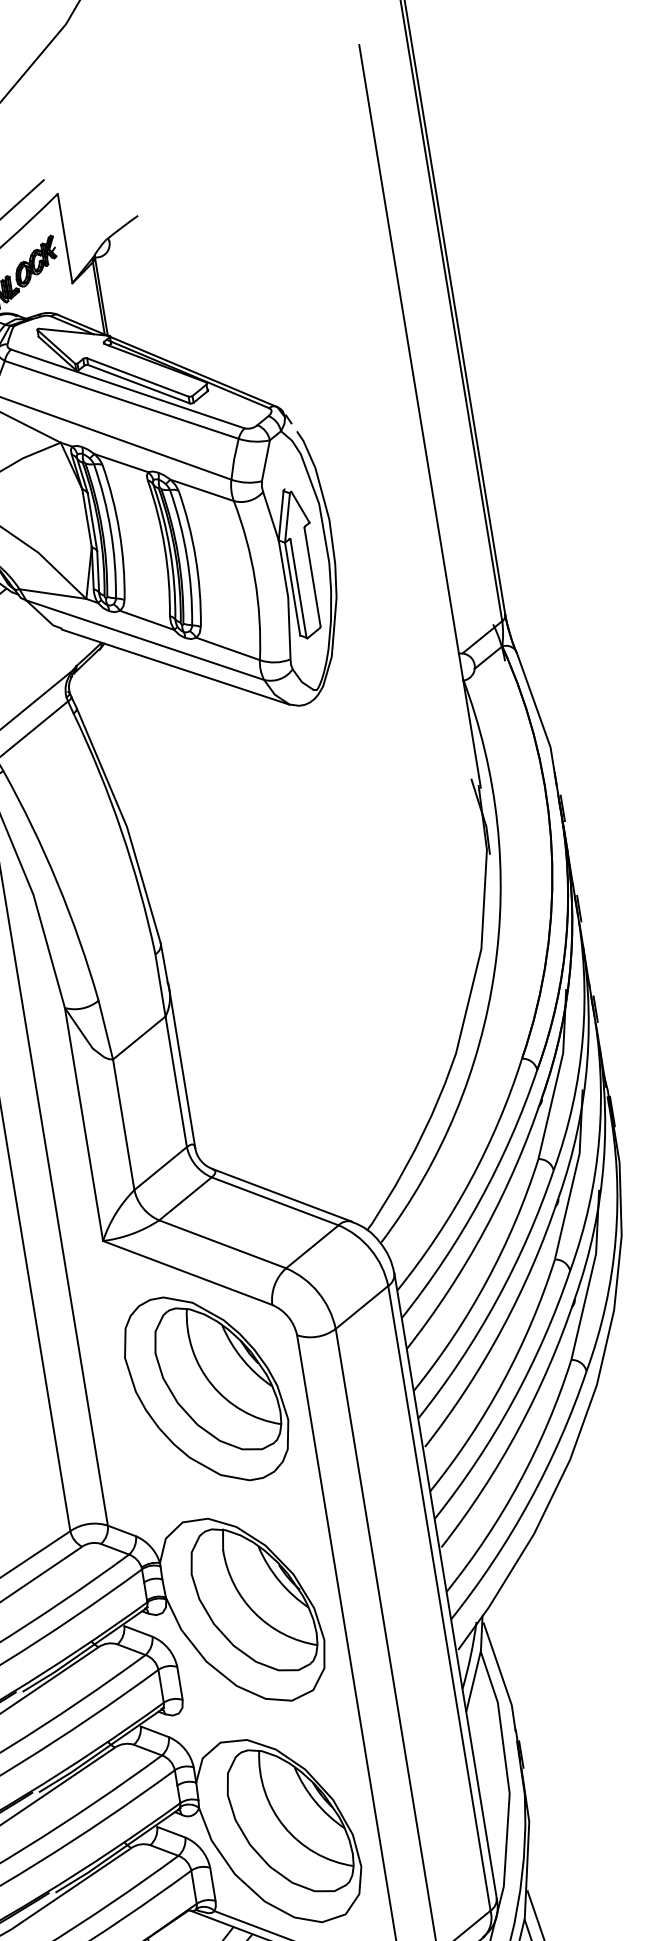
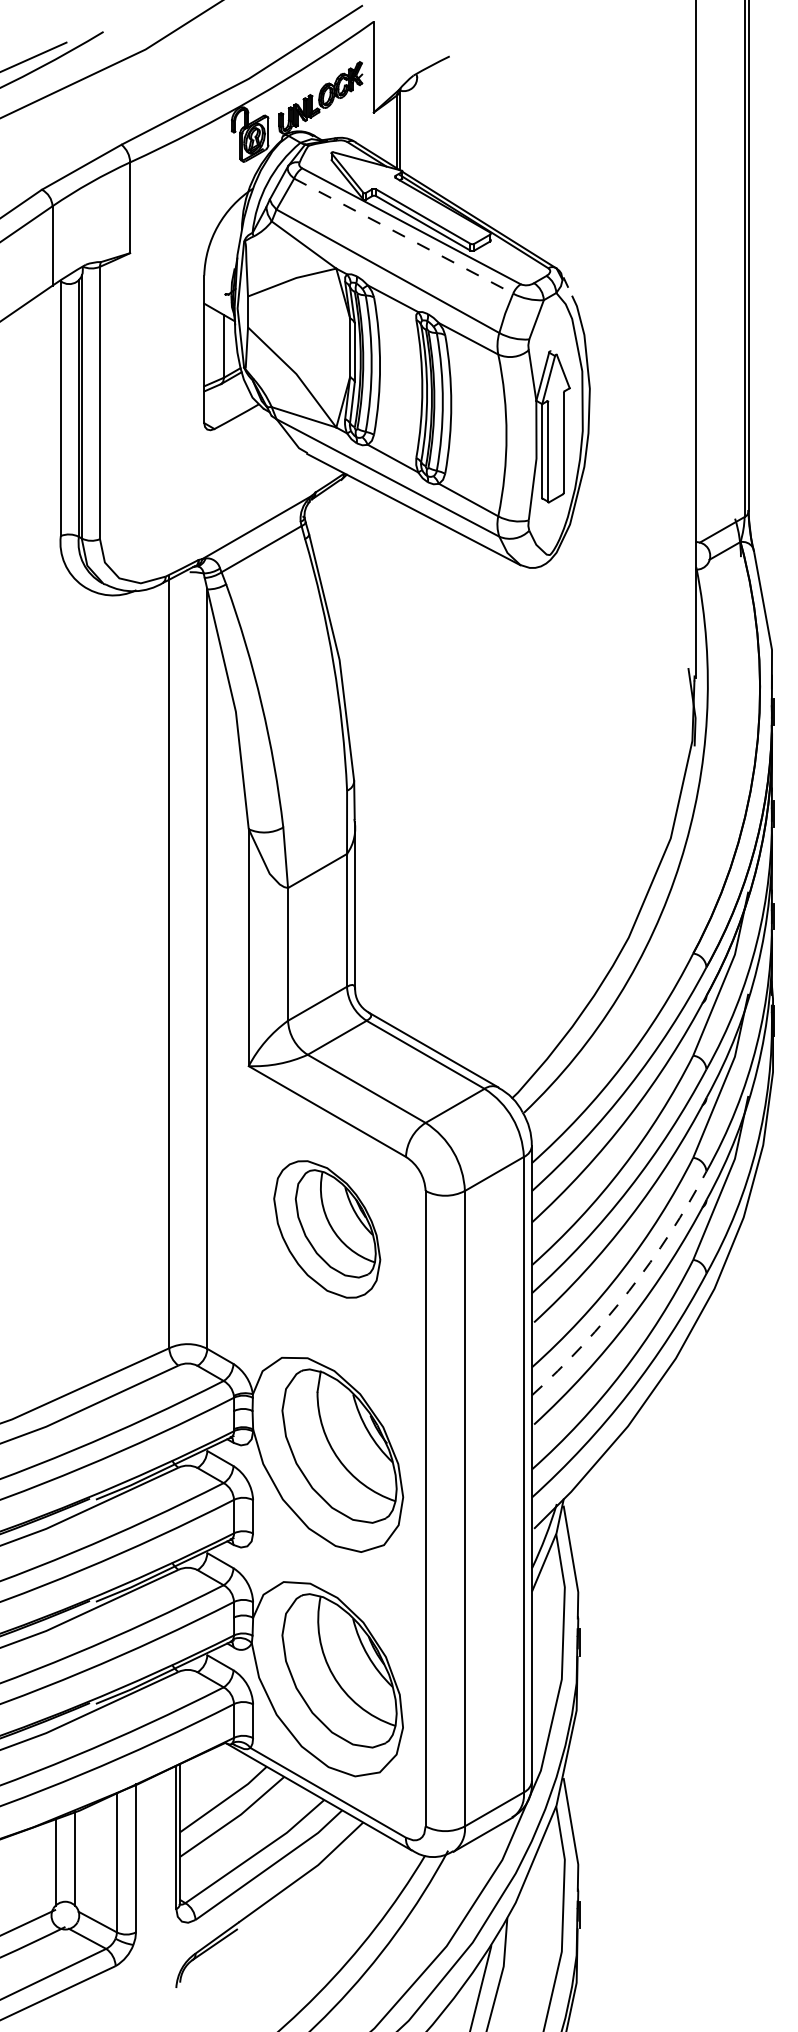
line: (121, 400) -> (403, 236), solid -> dashed
part: (205, 1389) -> (326, 1229), size x0.7
arc: (513, 1400) -> (629, 1290), solid -> dashed

